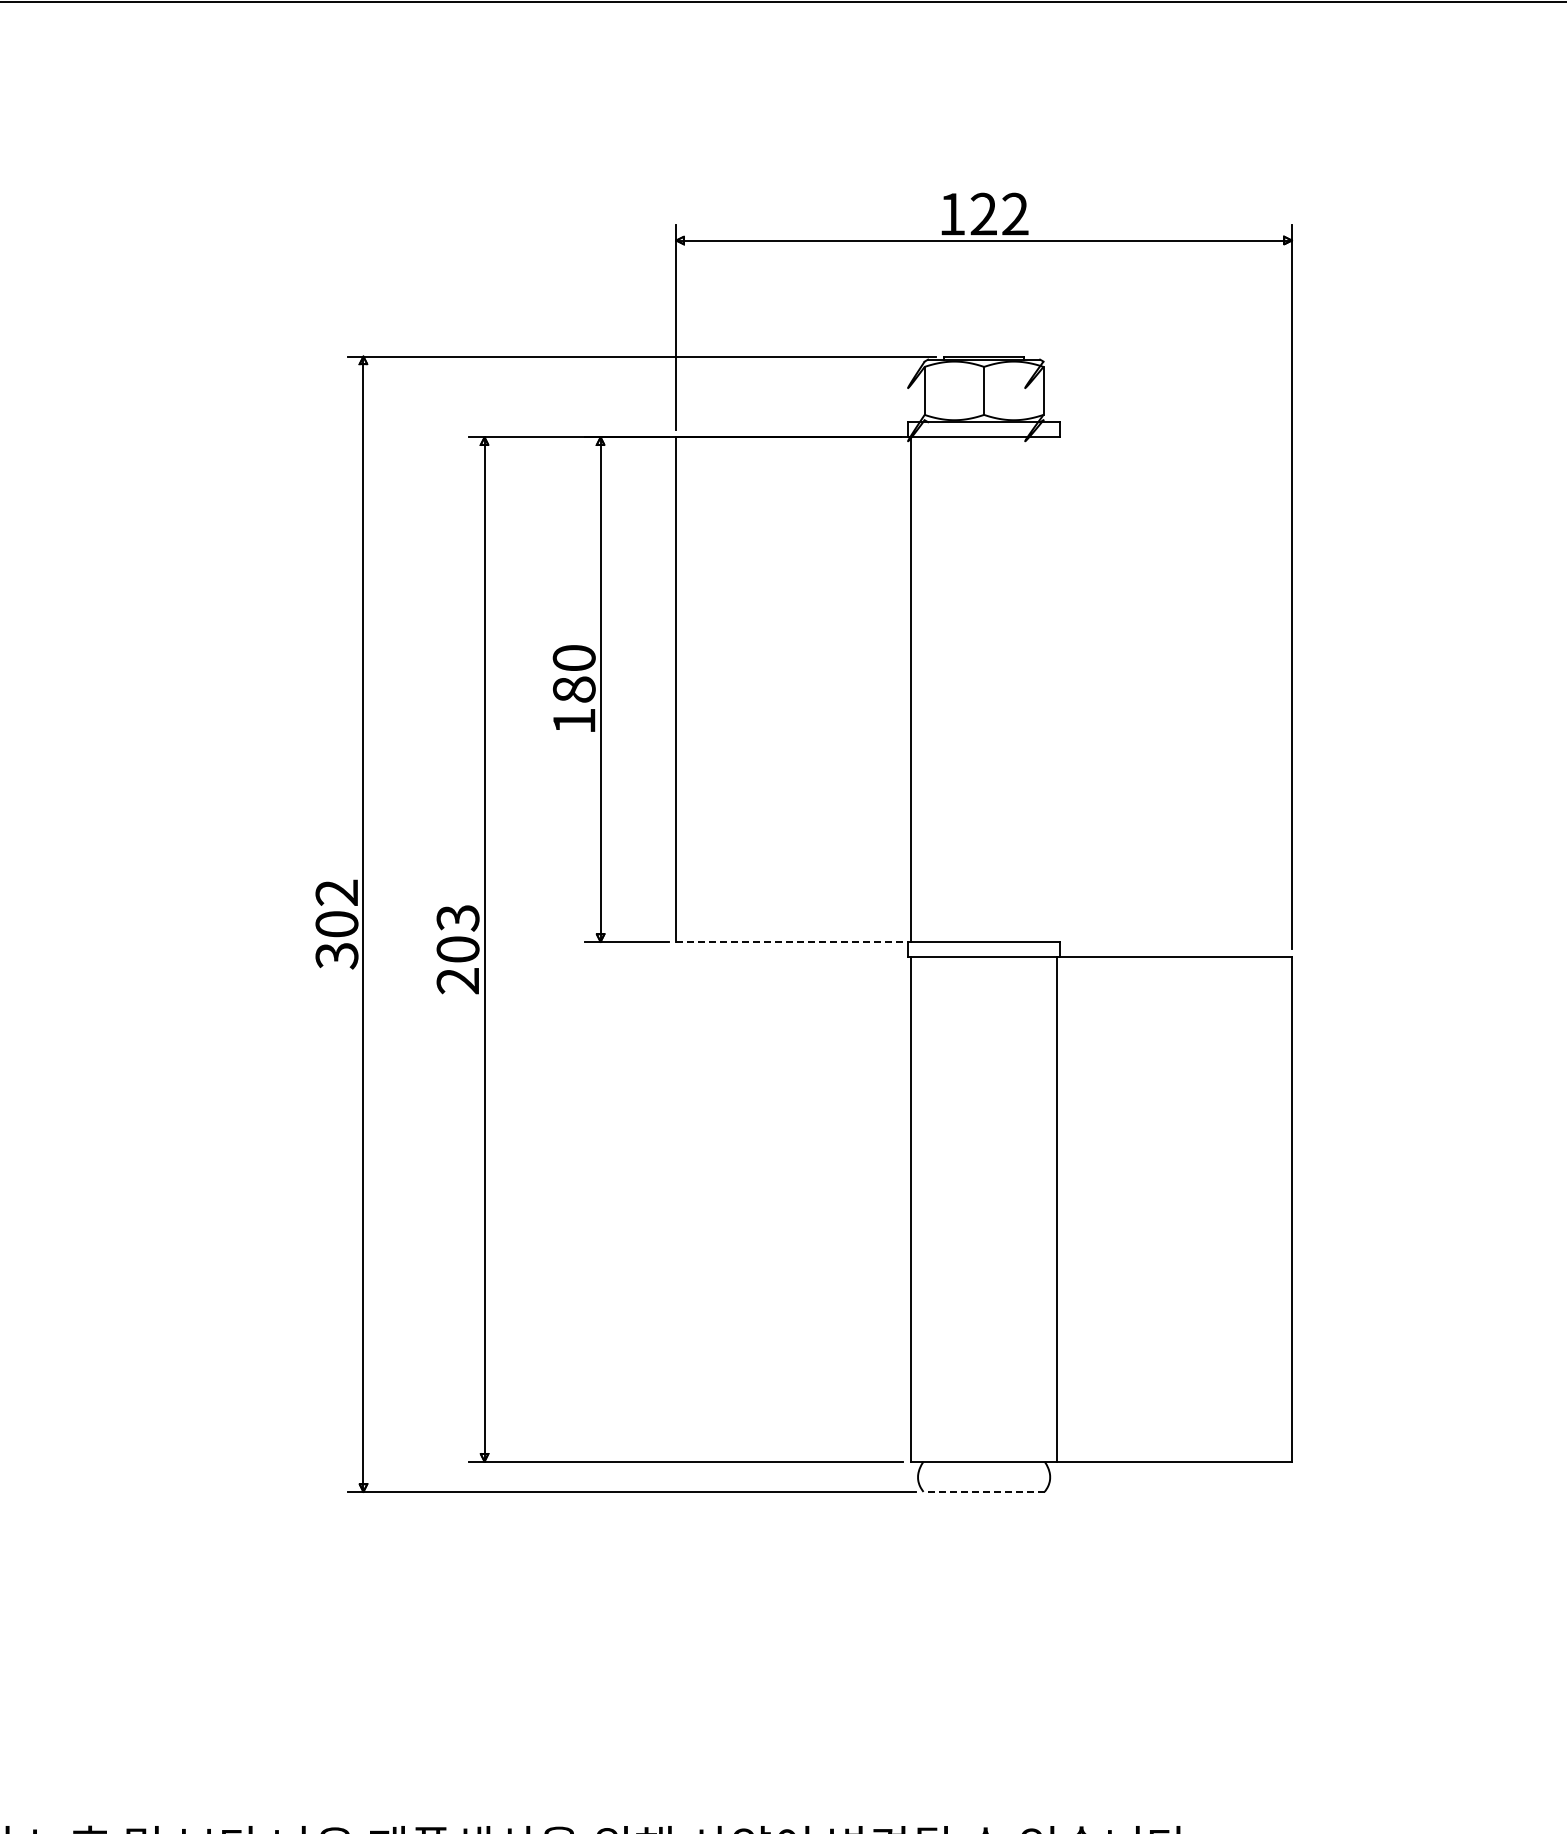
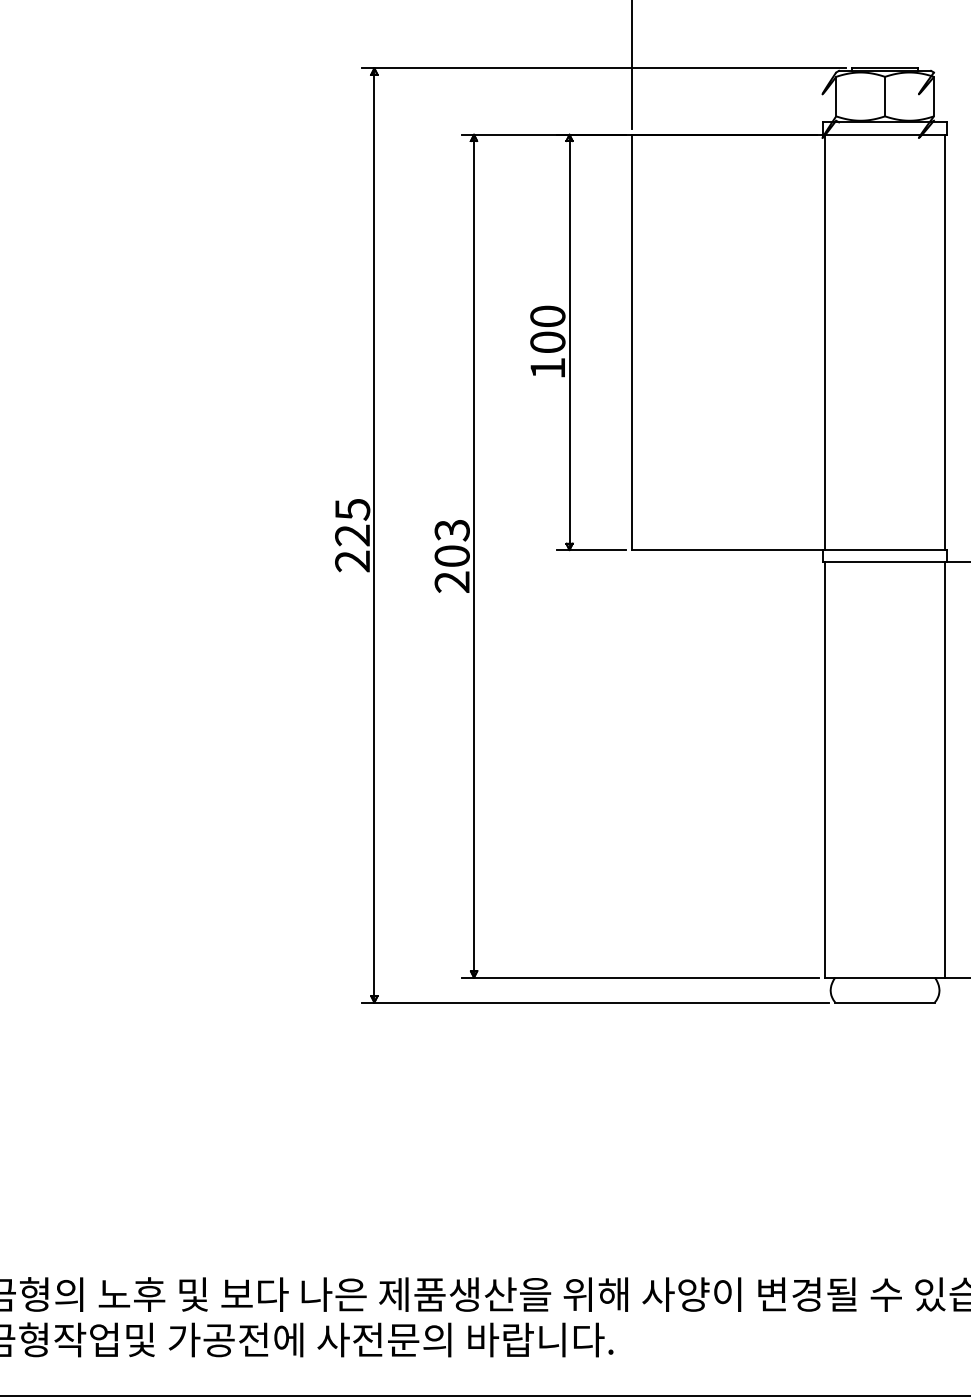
text: (573, 689) -> (547, 342), 180 -> 100
line: (1057, 689) -> (945, 342), added
text: (336, 924) -> (352, 535), 302 -> 225
line: (792, 941) -> (727, 549), dashed -> solid
line: (984, 1491) -> (885, 1002), dashed -> solid

